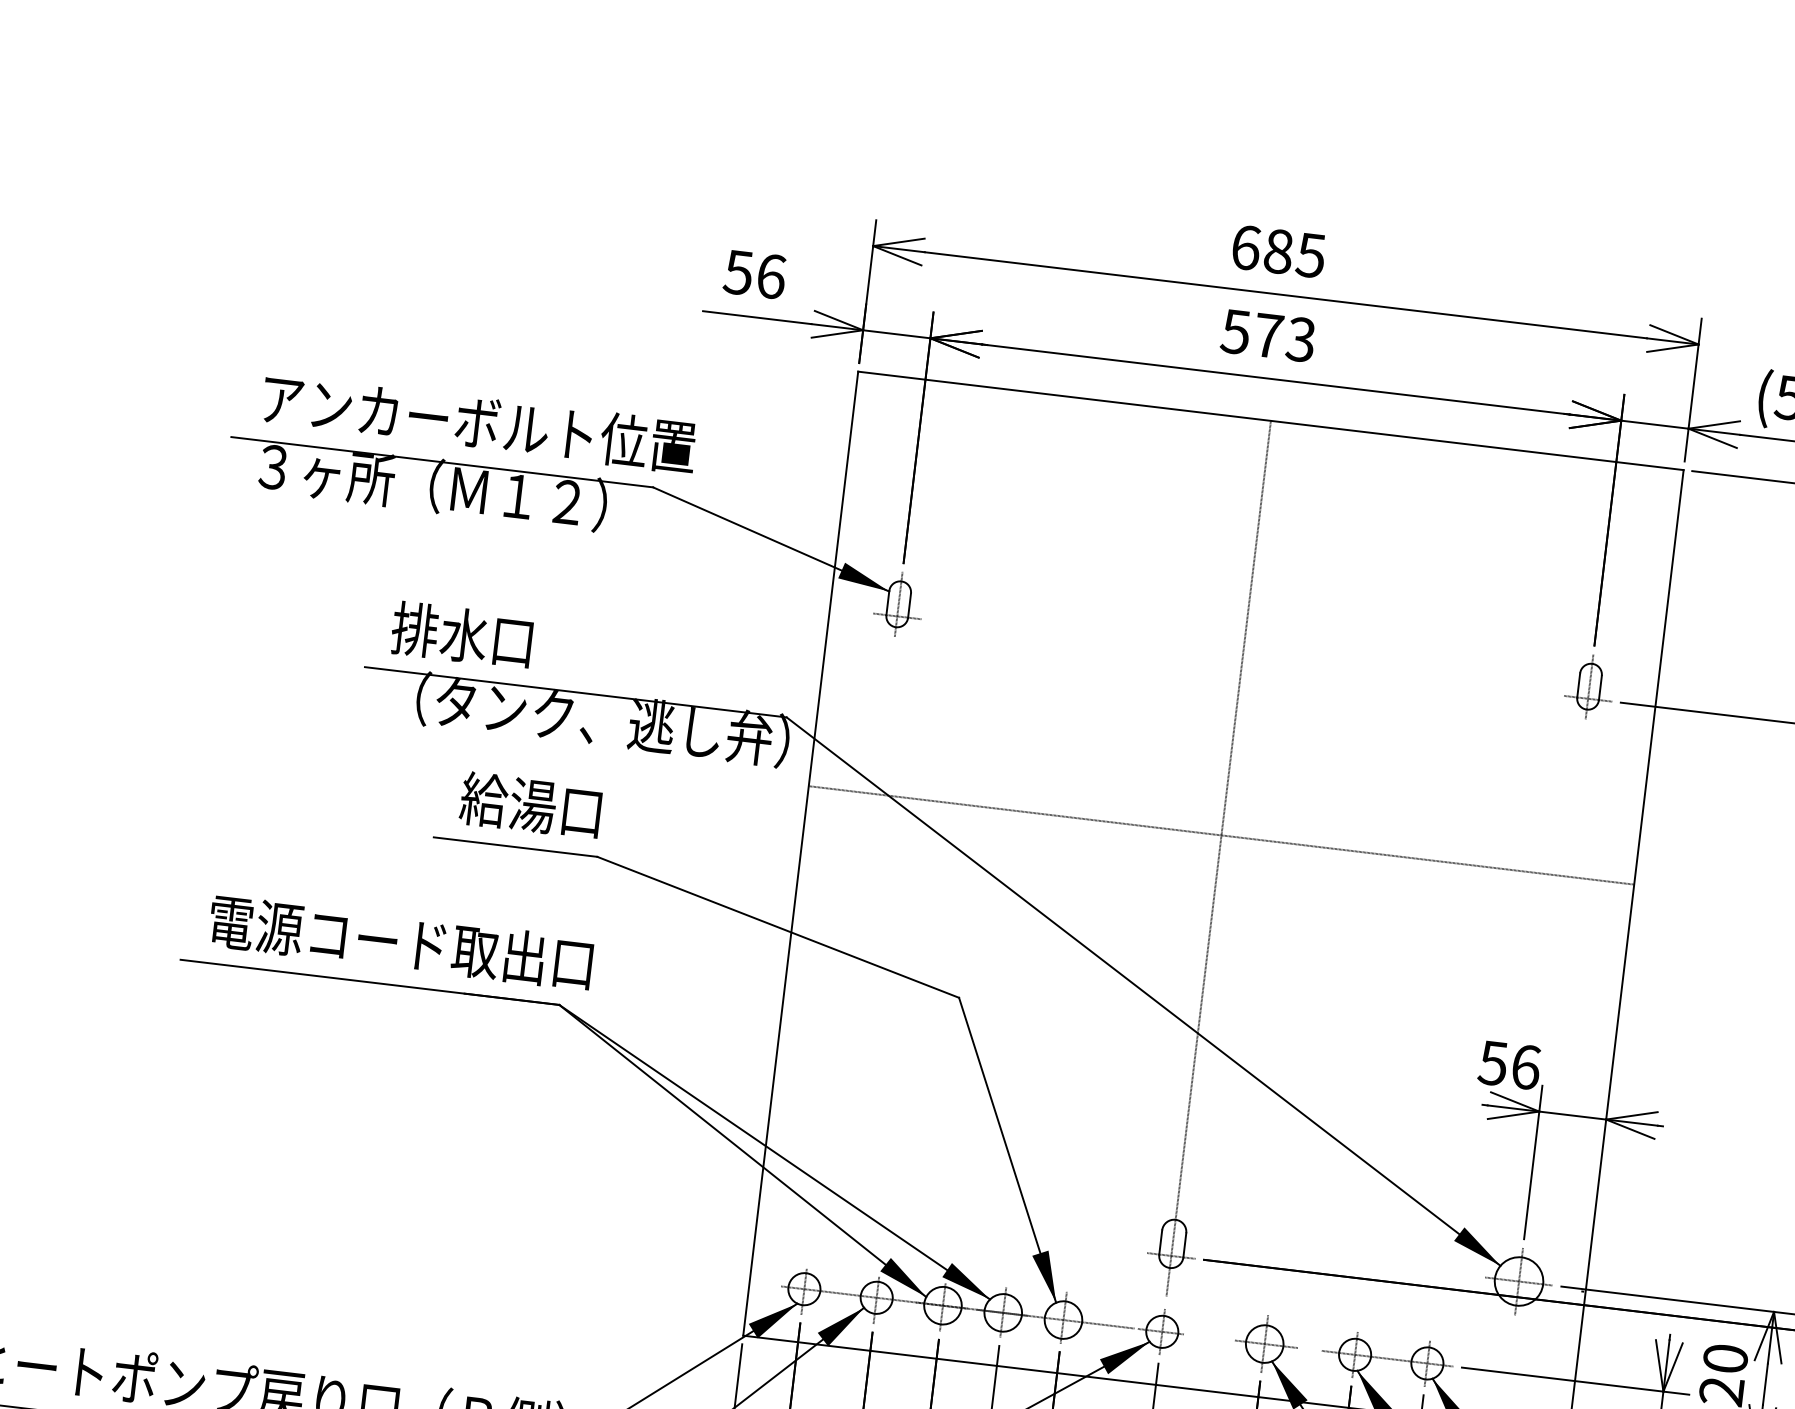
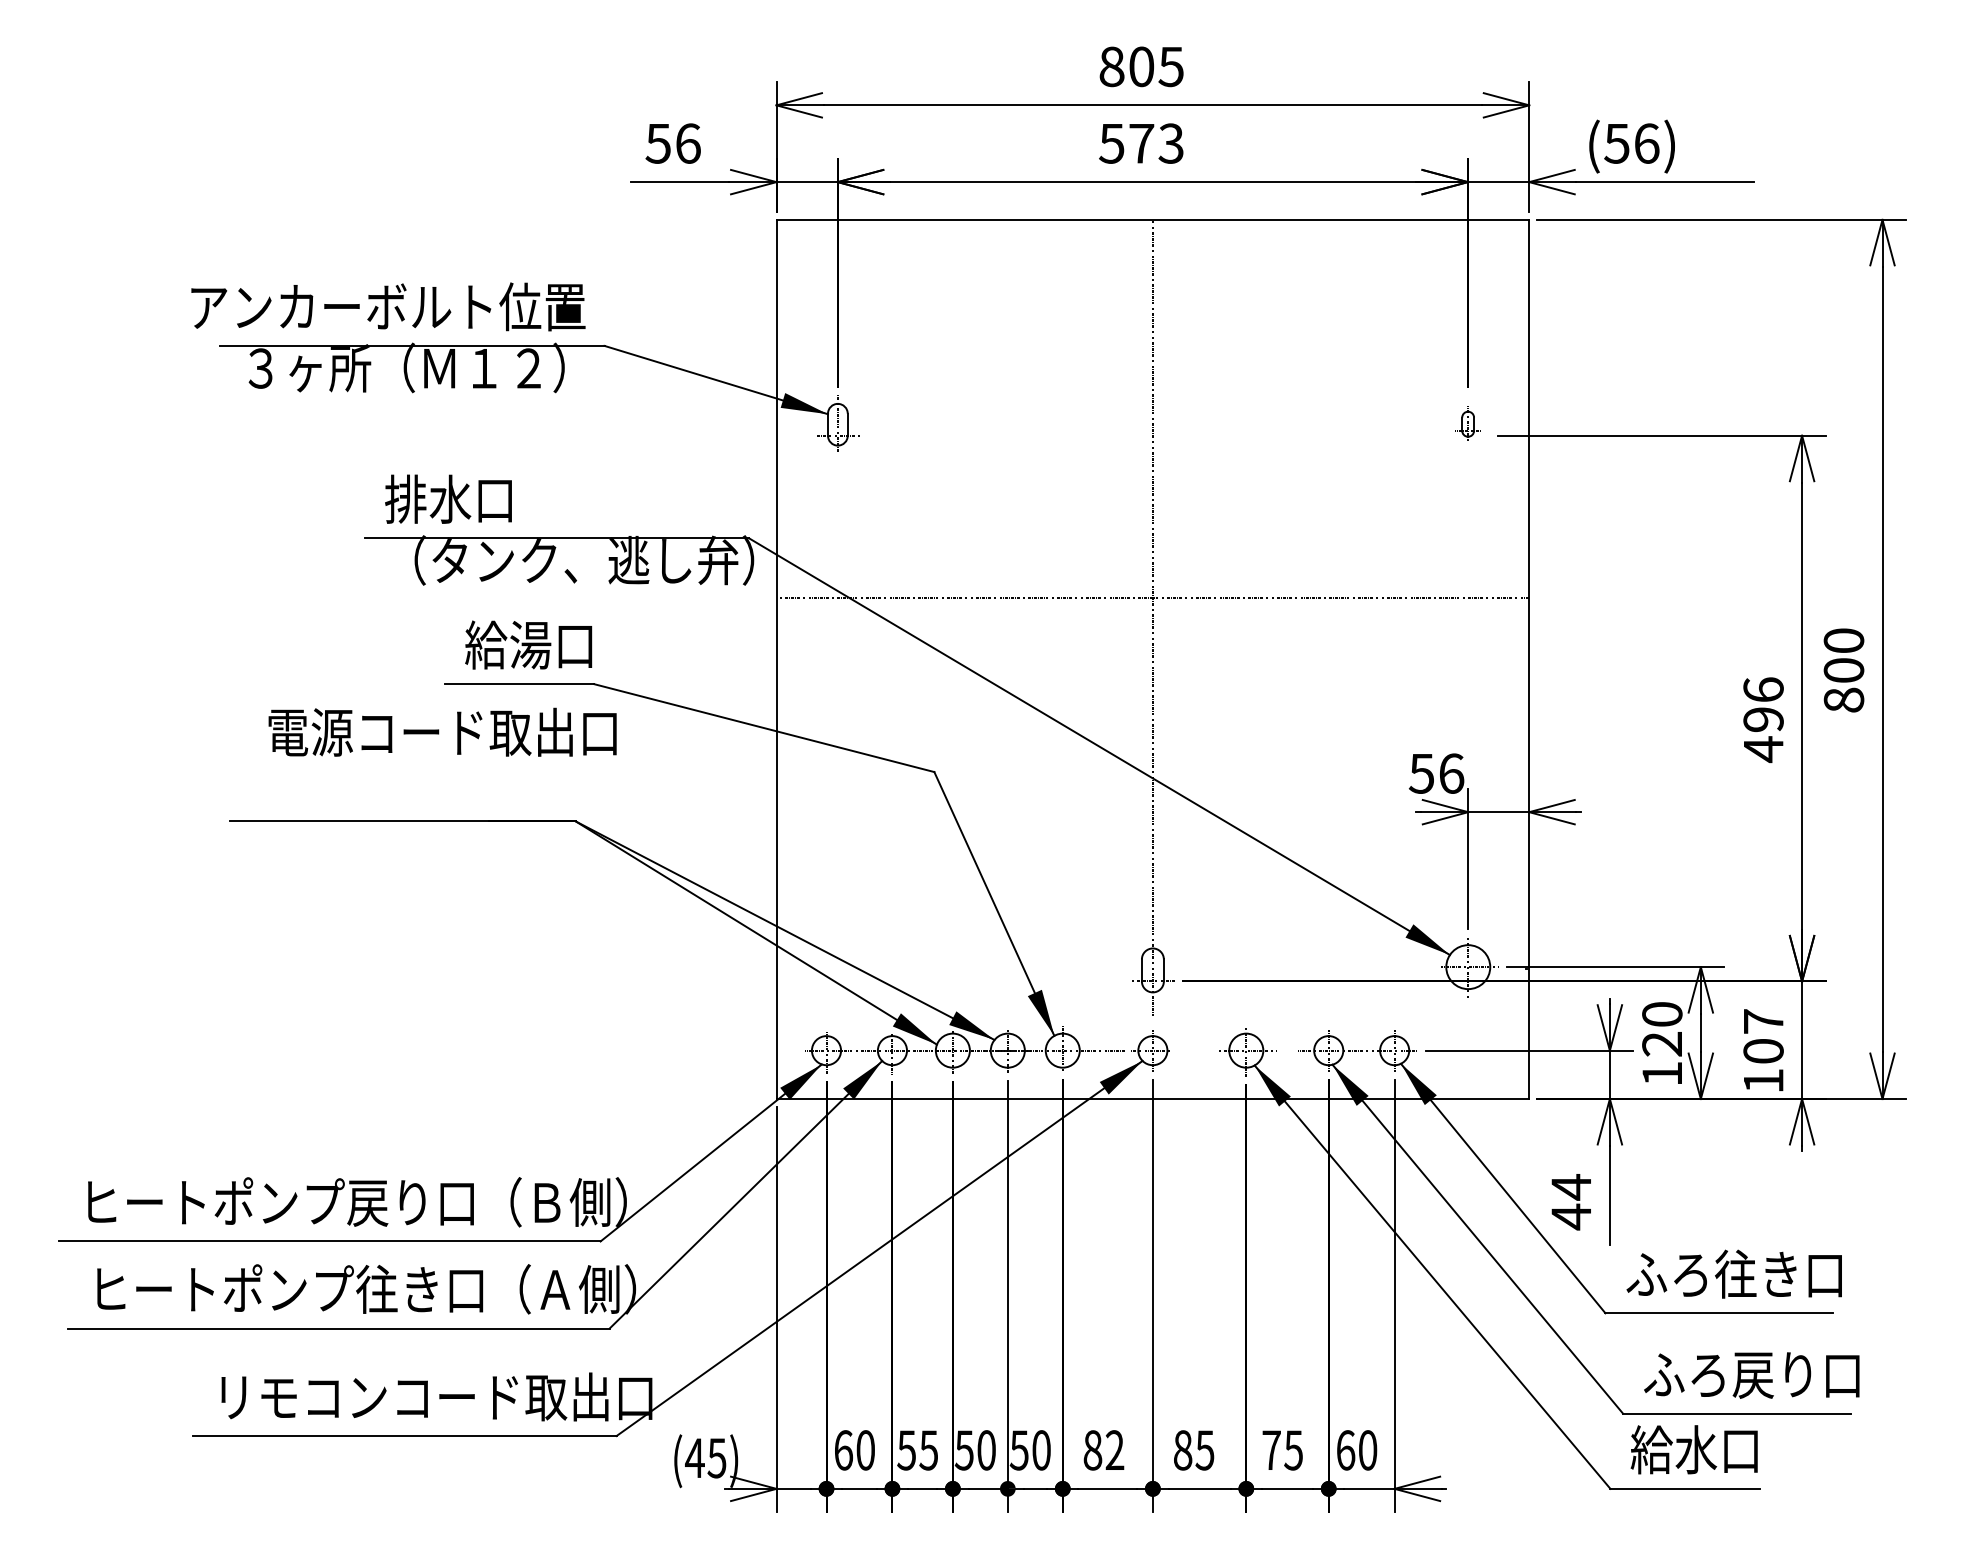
text: (1262, 249) -> (1126, 66), 685 -> 805
text: (479, 422) -> (388, 306), moved
part: (1590, 685) -> (1468, 423), size x0.6
text: (400, 941) -> (442, 731), moved

